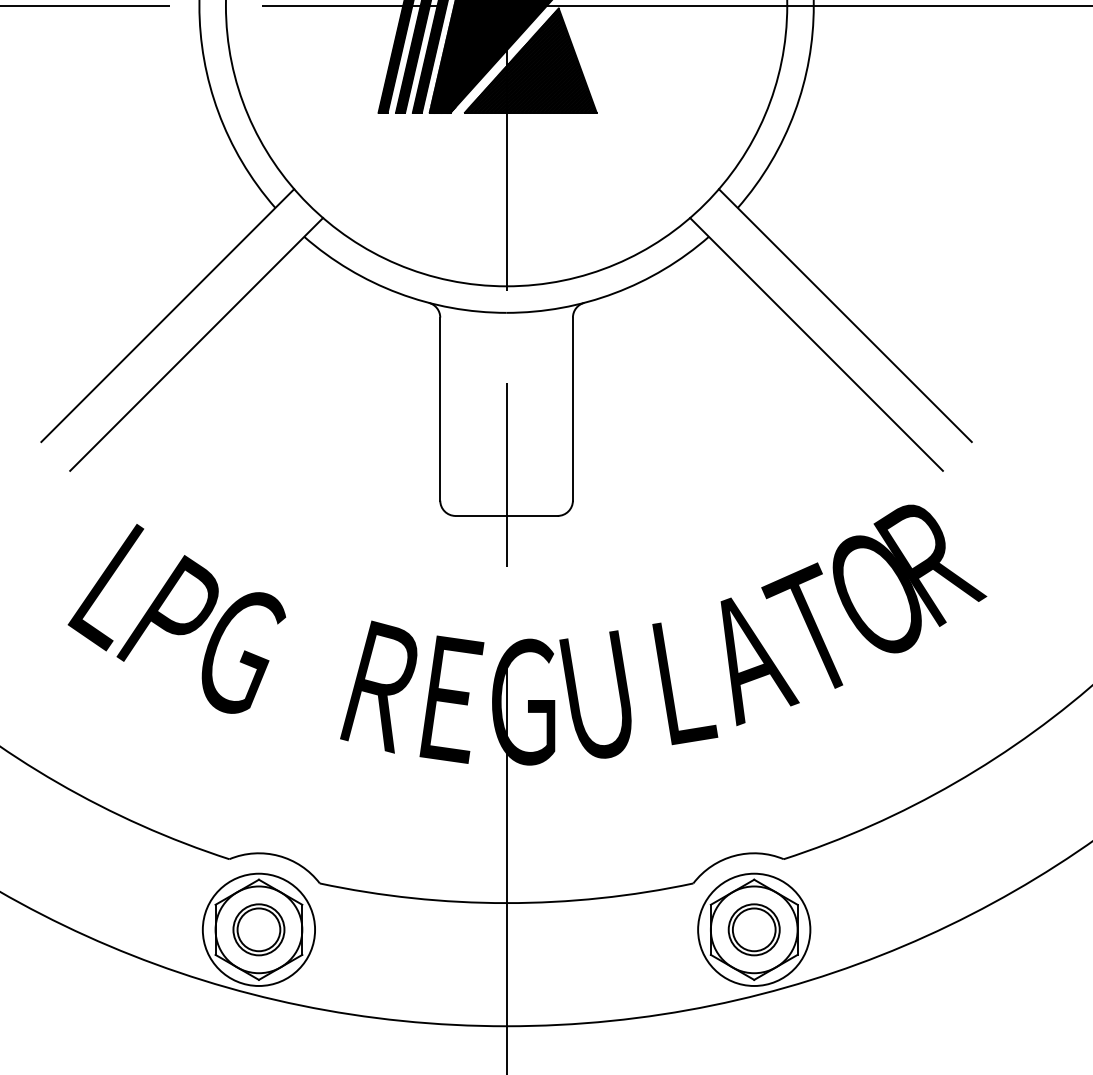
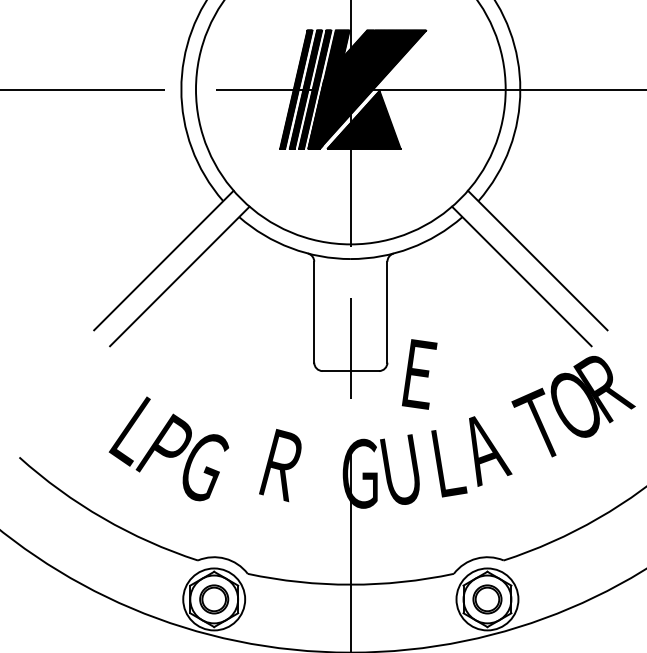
text: (873, 596) -> (573, 406), moved
text: (176, 618) -> (168, 448), moved
text: (451, 699) -> (419, 374), moved

